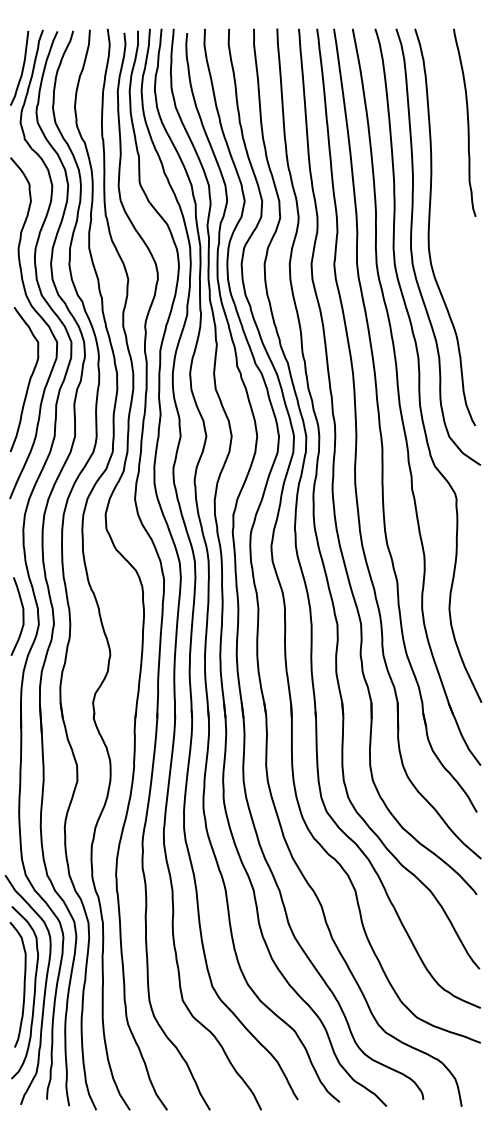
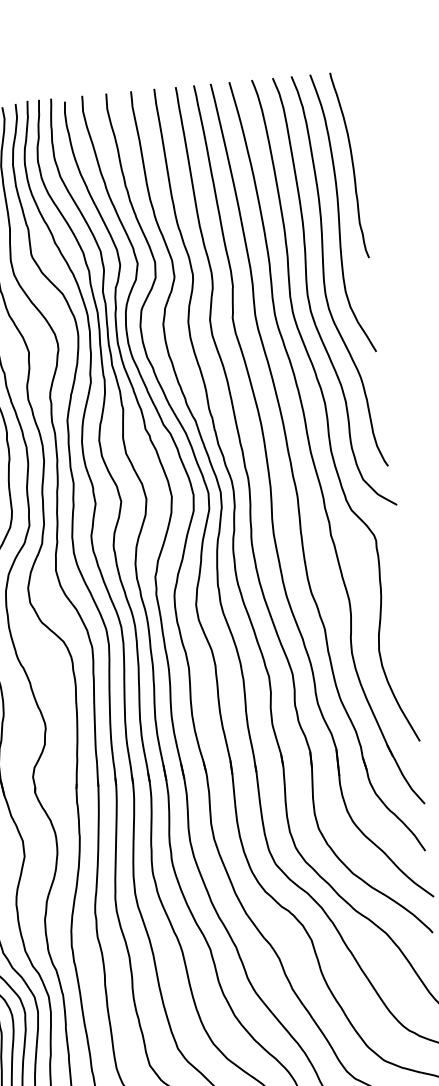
curve: (450, 169) -> (339, 213), added

